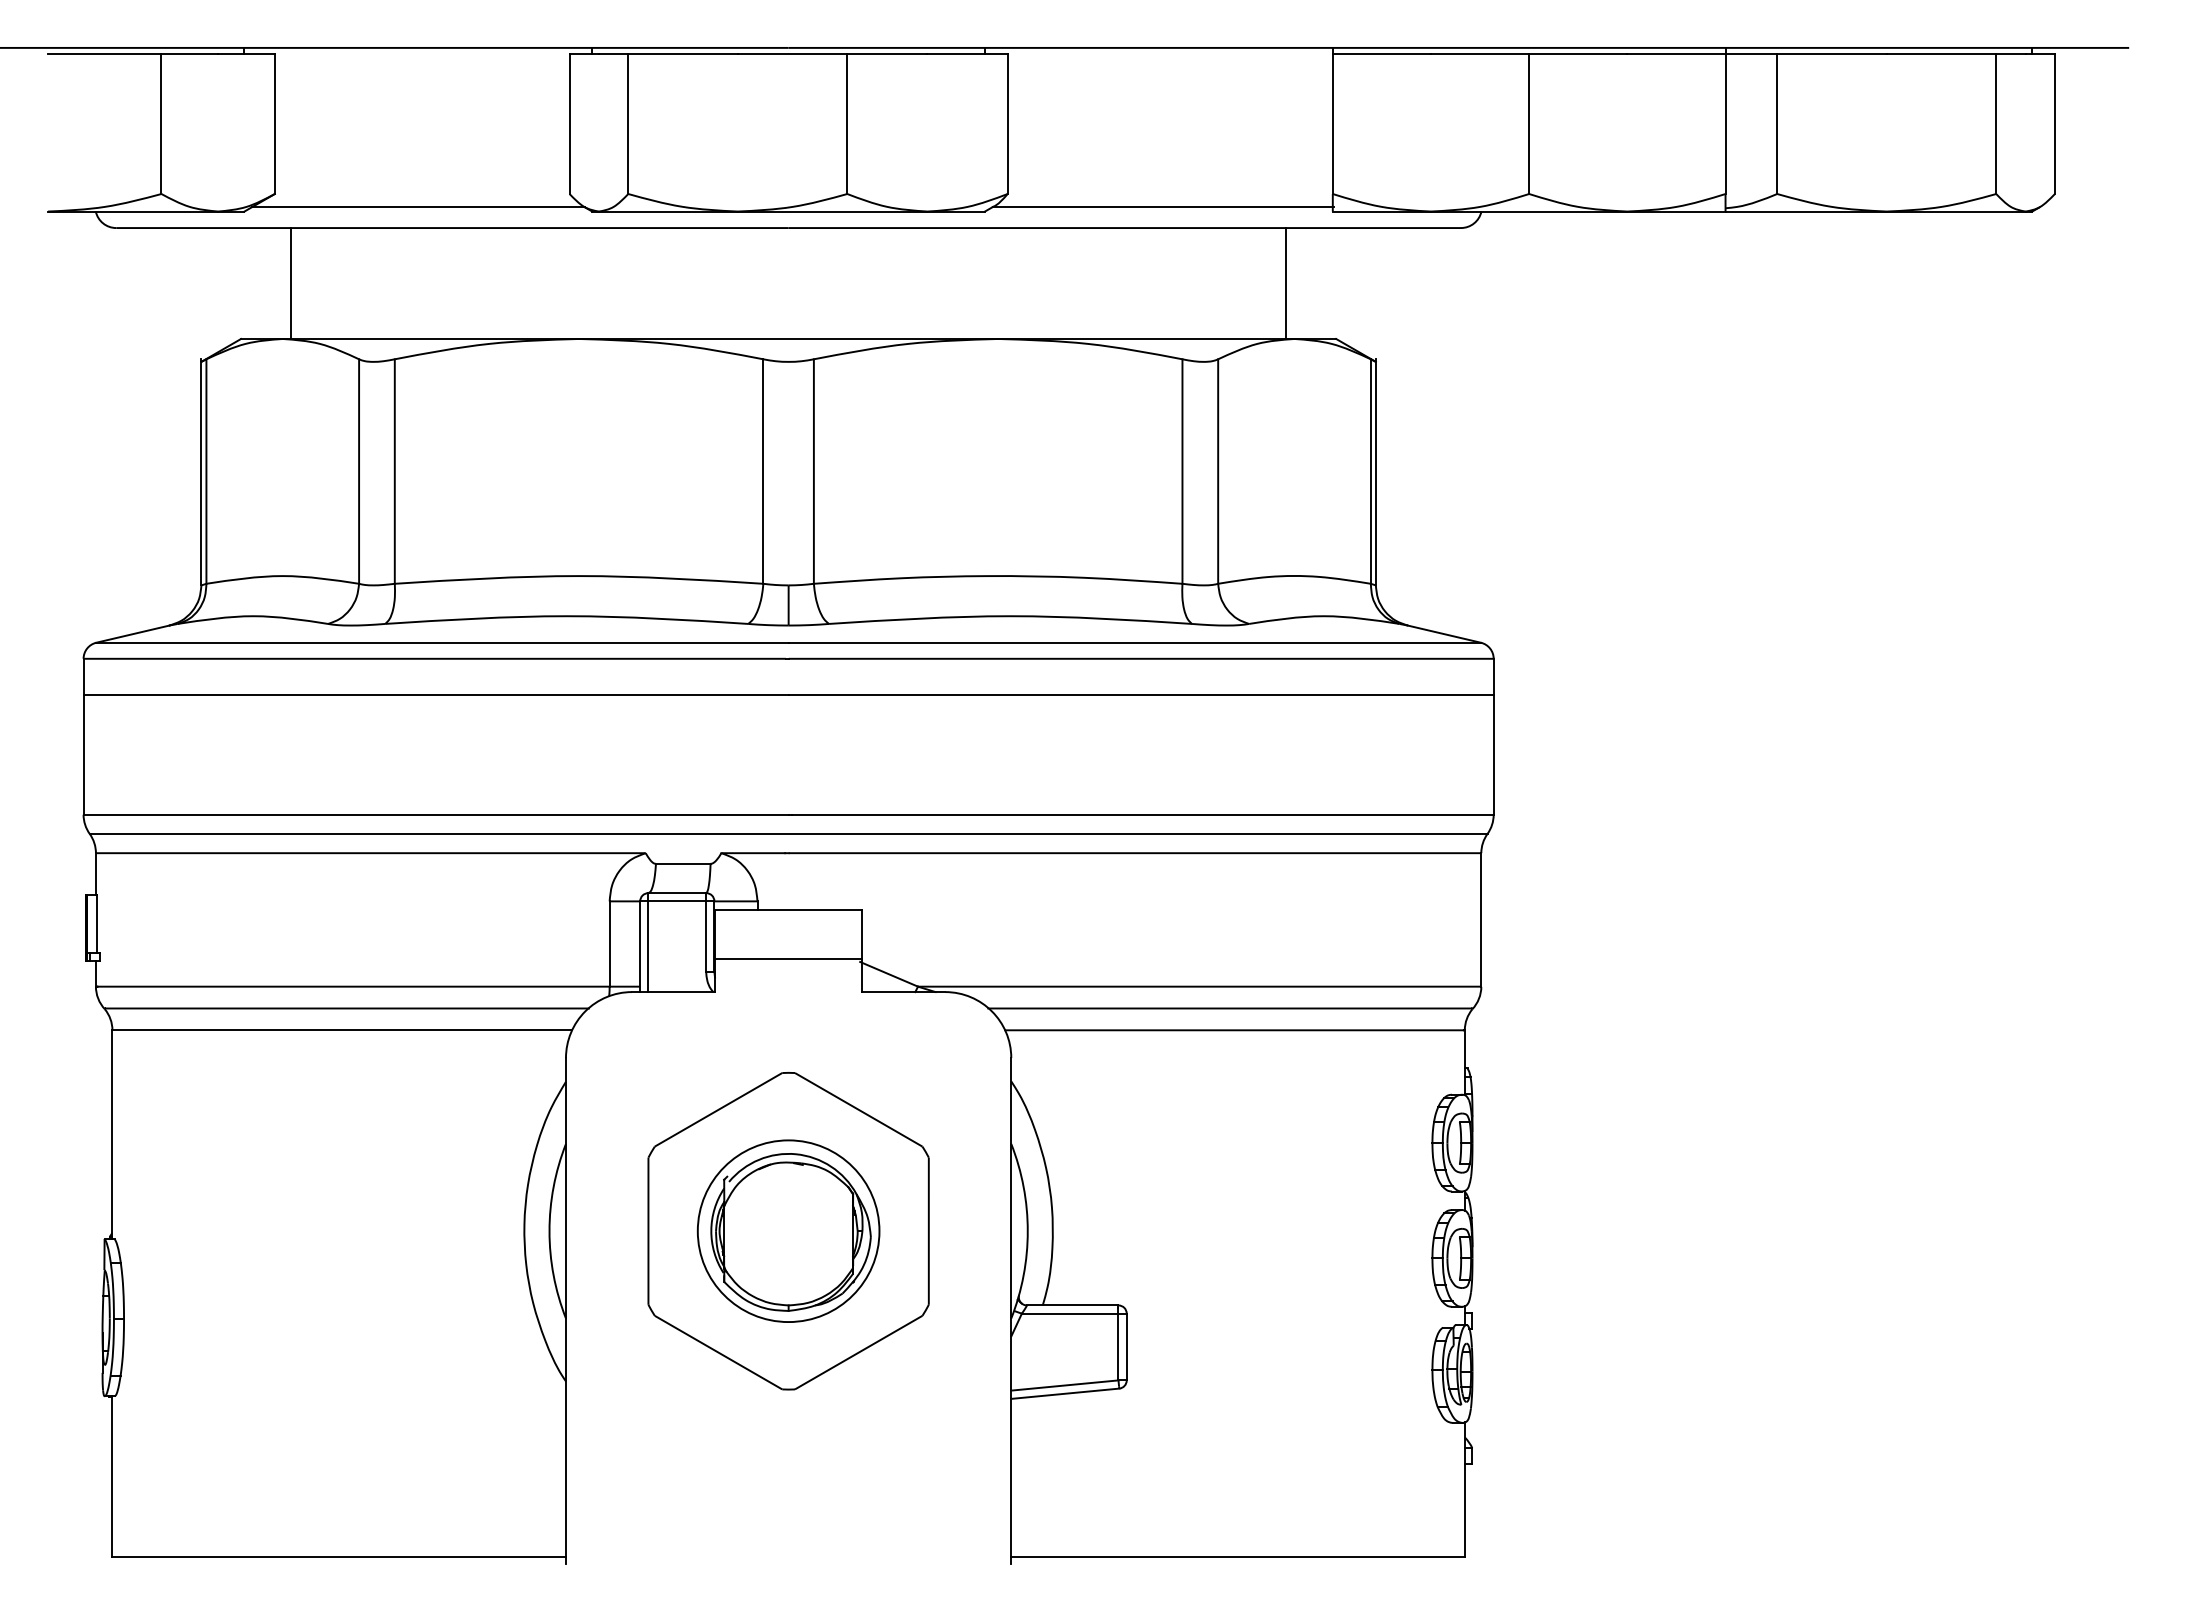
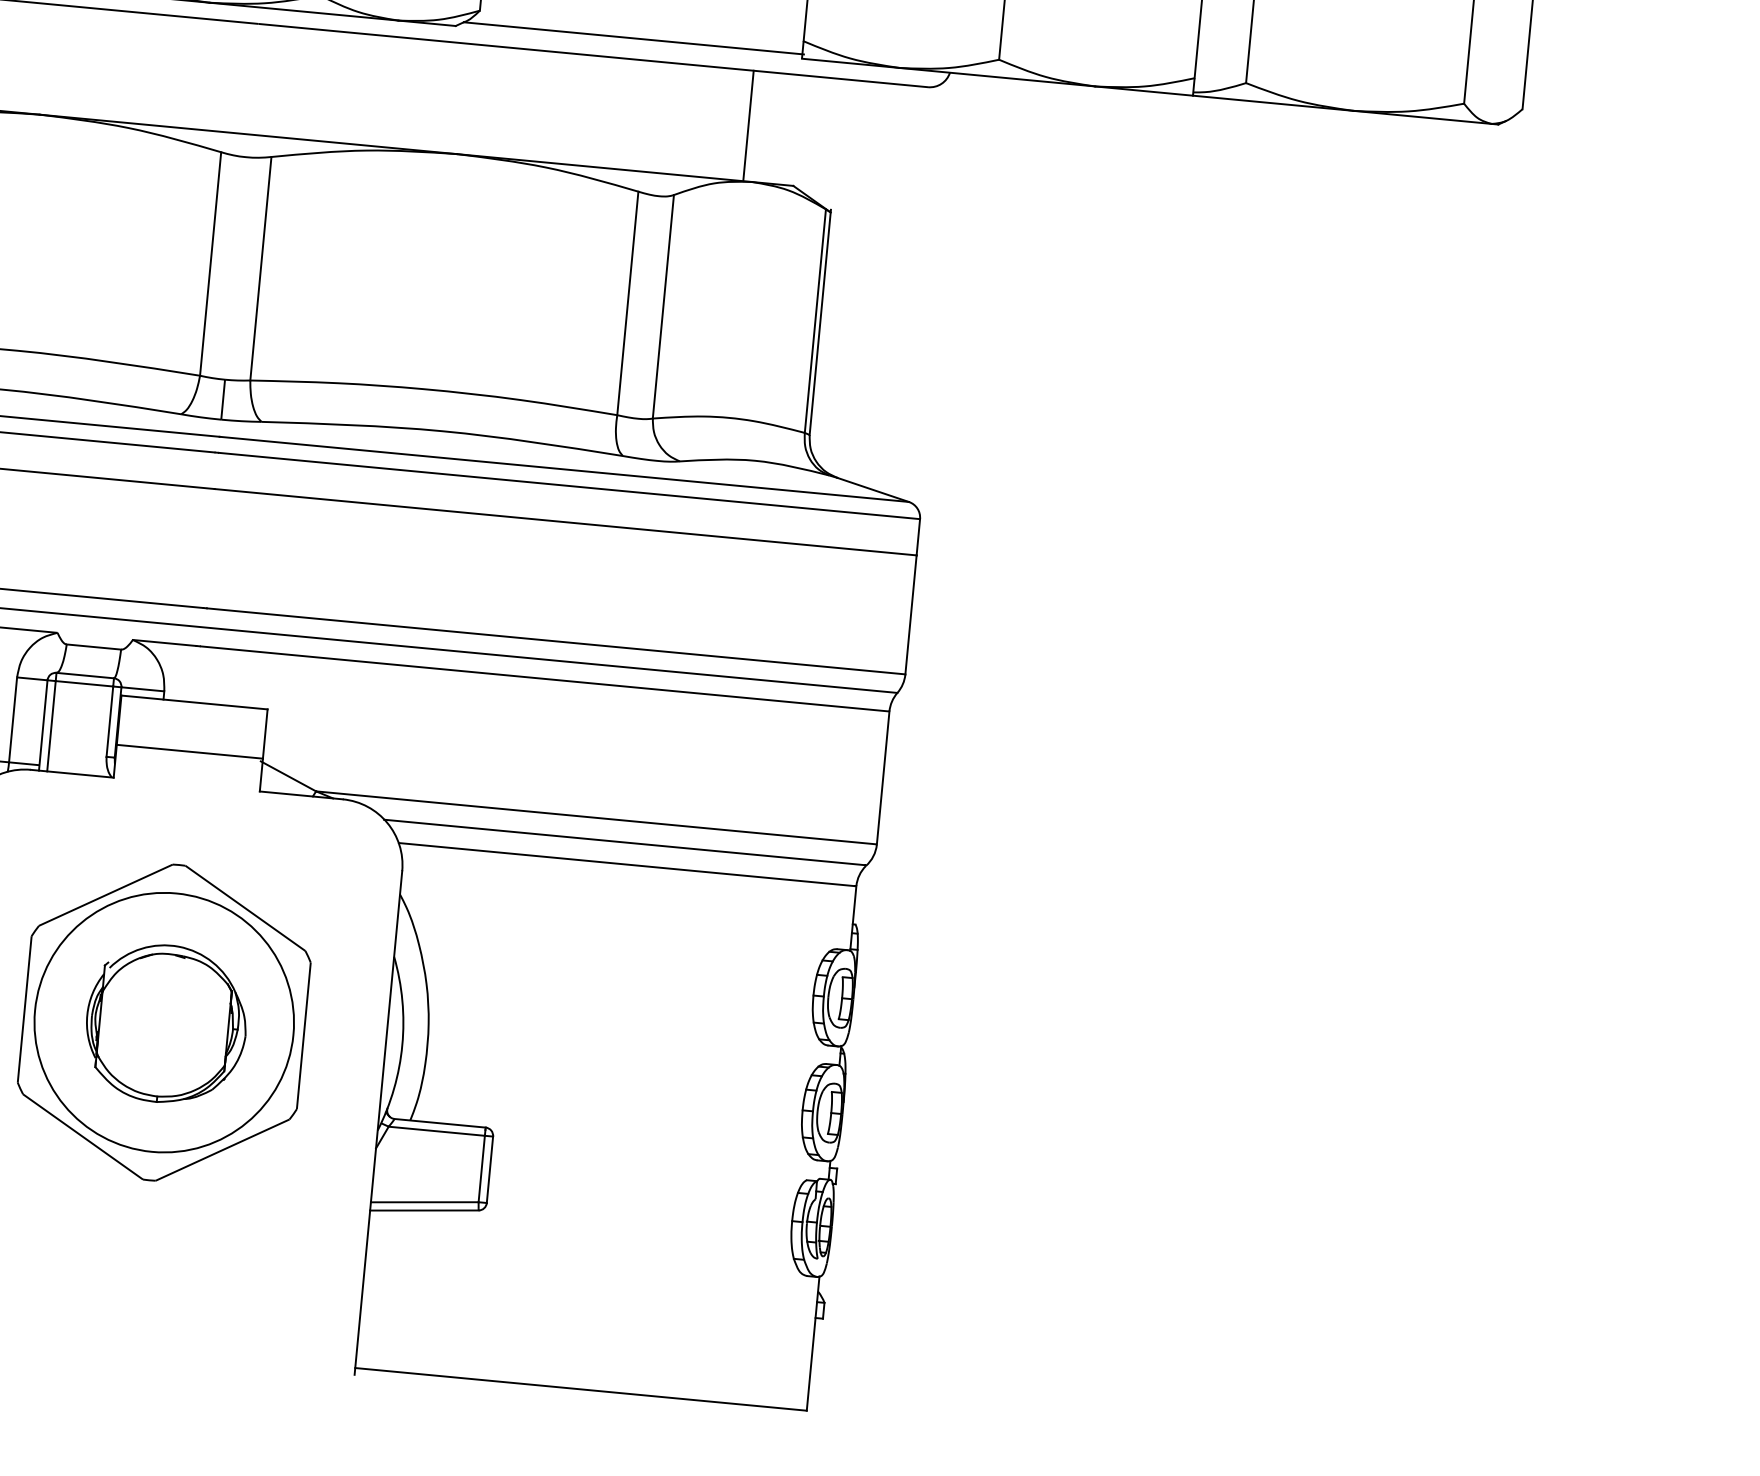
circle: (788, 1230) -> (164, 1021), size x1.43

